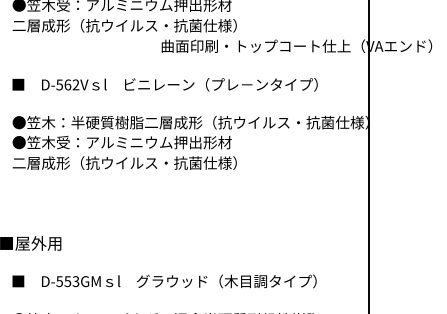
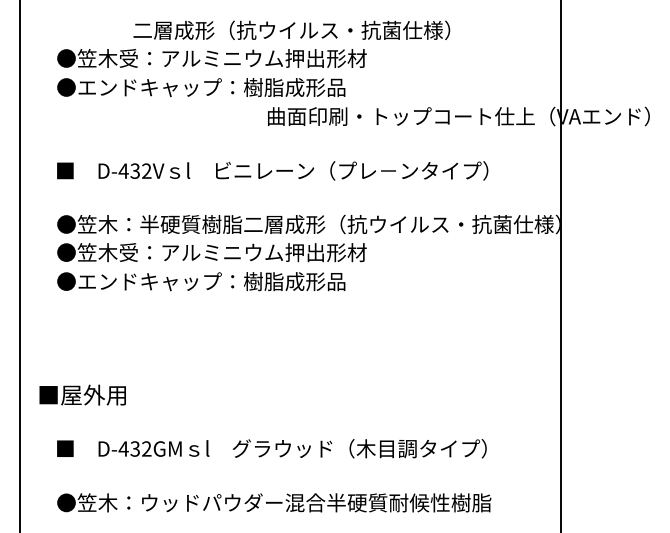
text: (124, 25) -> (215, 87), 二層成形（抗ウイルス・抗菌仕様） -> ●エンドキャップ：樹脂成形品
text: (63, 84) -> (129, 170), D-562V -> D-432V
text: (124, 163) -> (215, 281), 二層成形（抗ウイルス・抗菌仕様） -> ●エンドキャップ：樹脂成形品
text: (67, 281) -> (134, 448), D-553GM -> D-432GM

